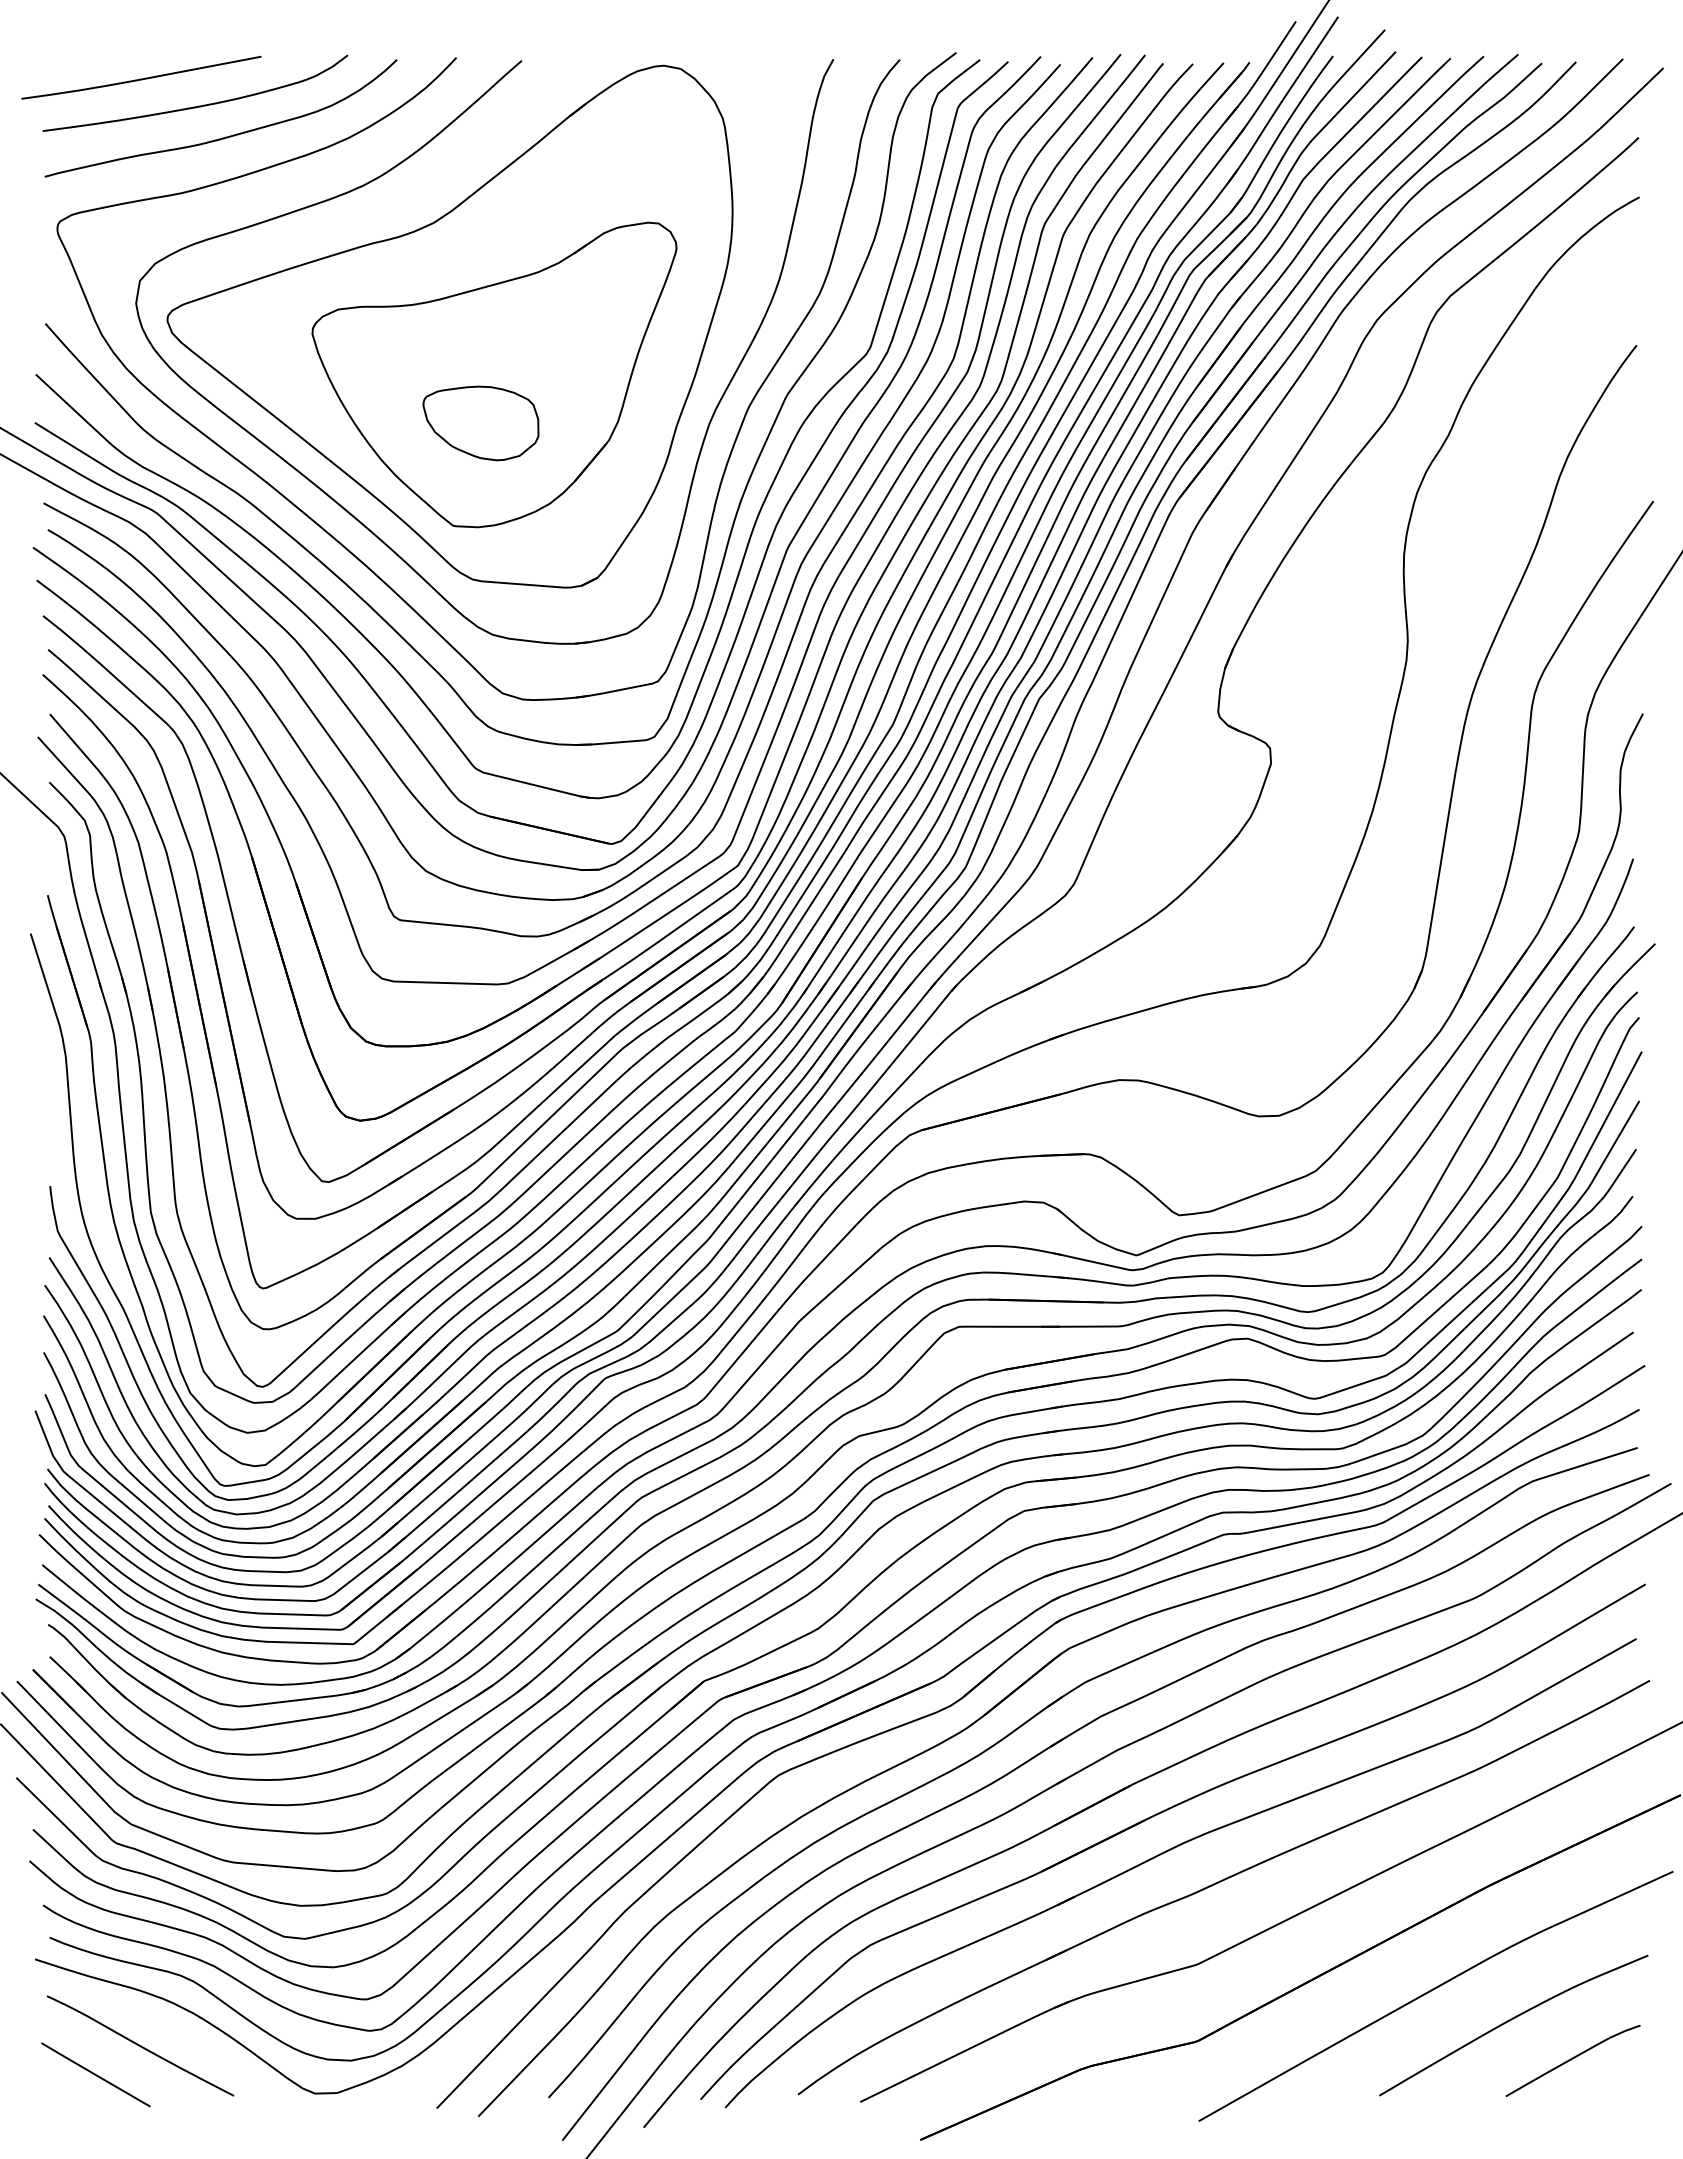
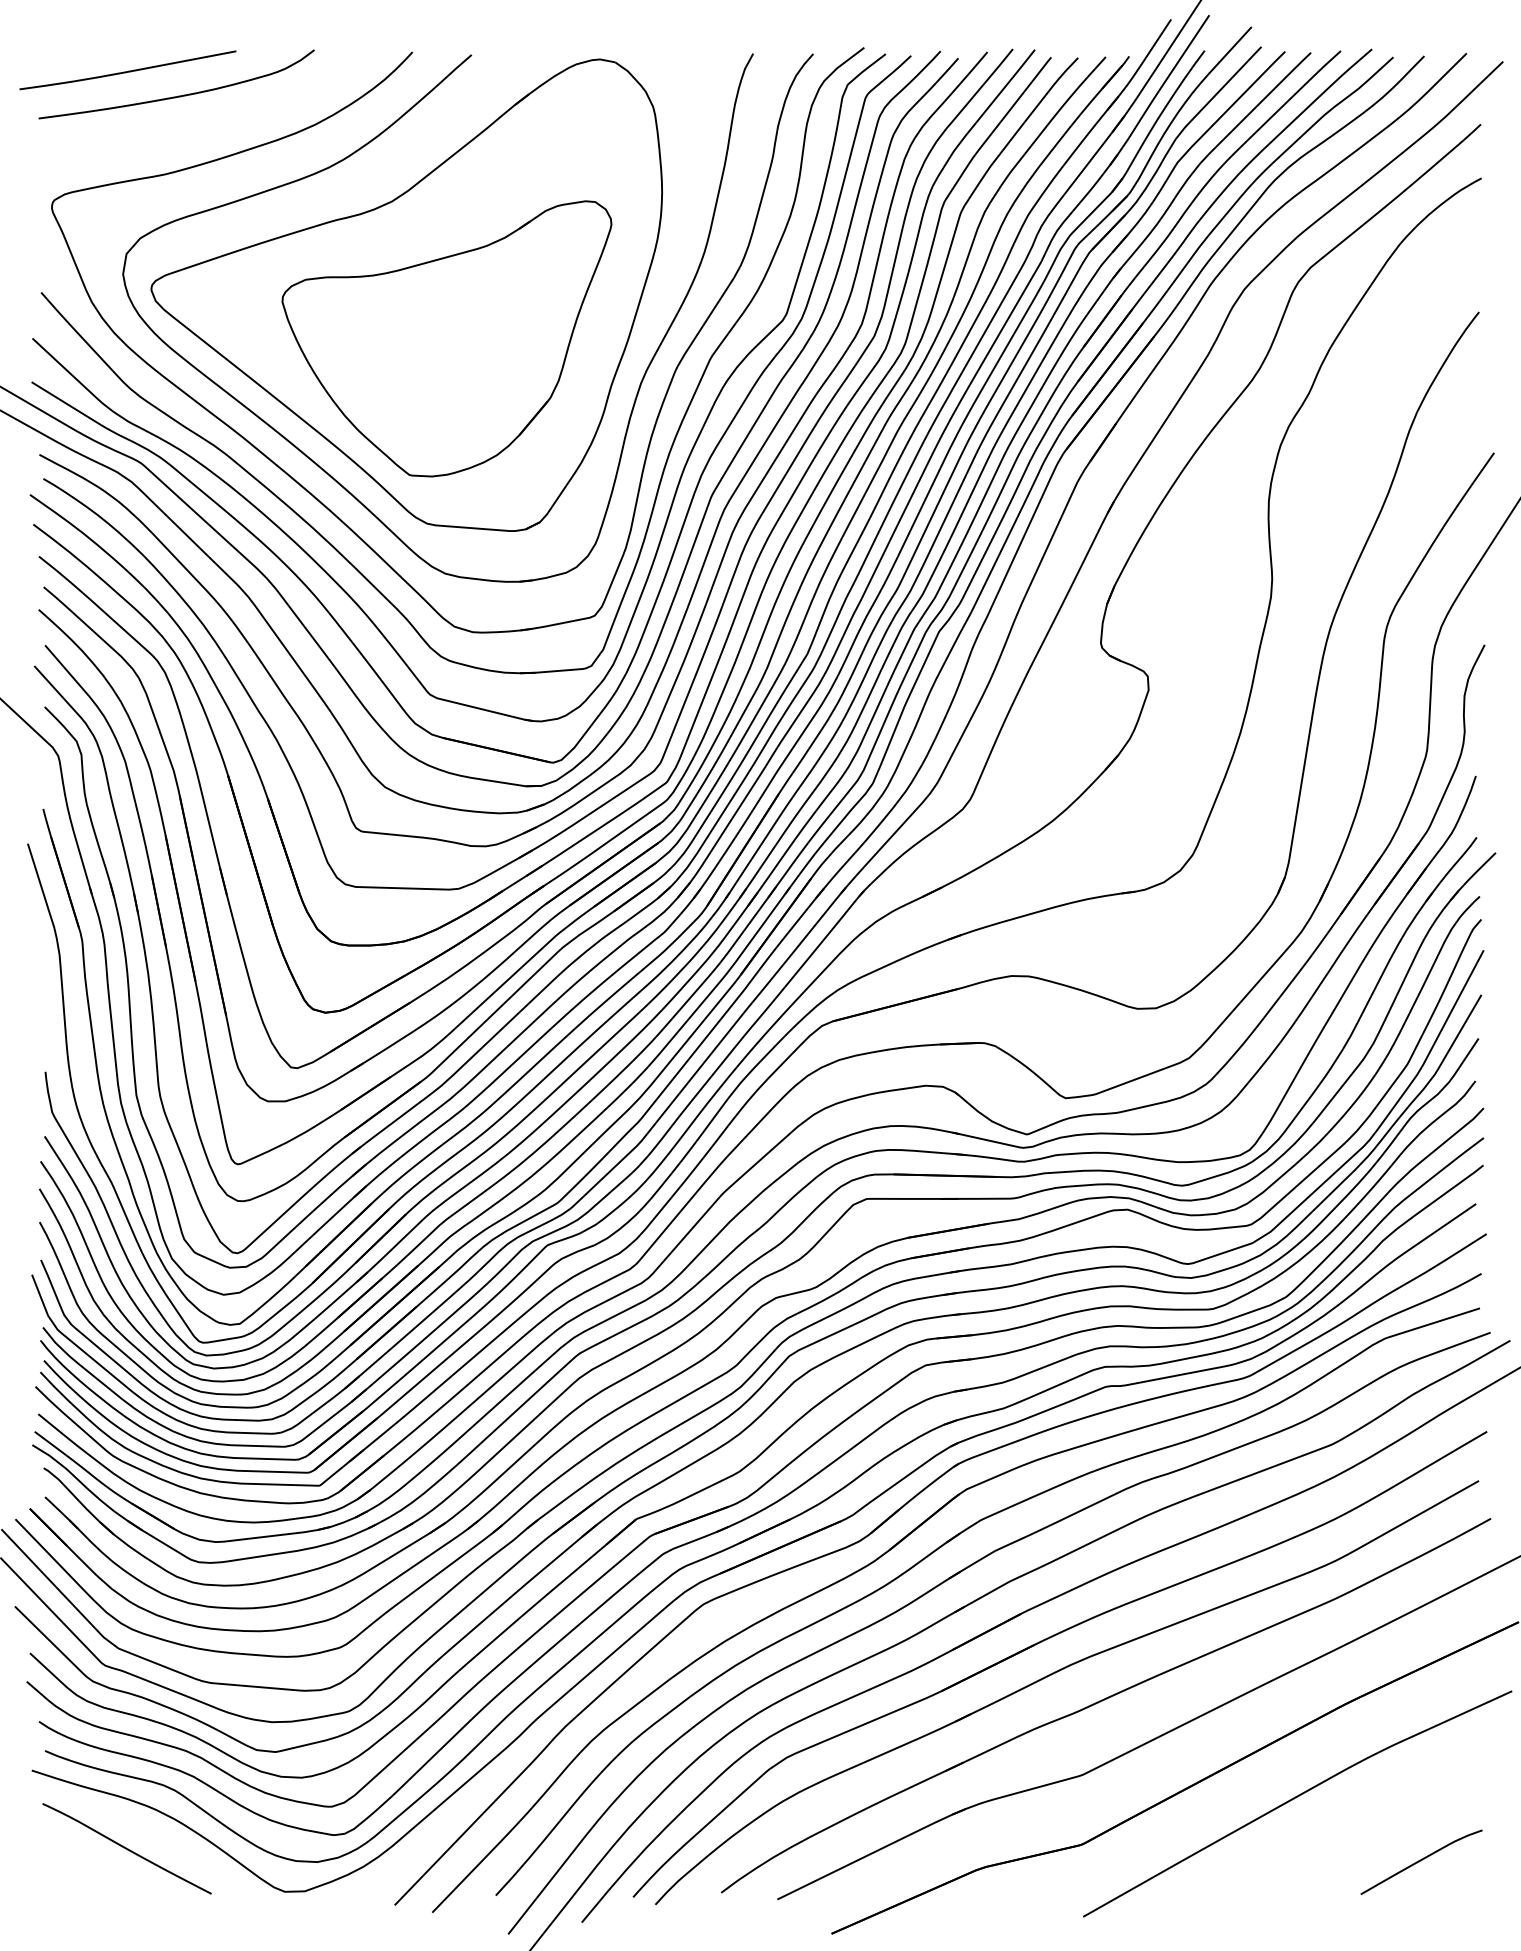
curve: (225, 136) -> (203, 123), removed
part: (480, 423) -> (434, 382), removed
curve: (1511, 2020) -> (1365, 1825), removed
line: (95, 2074) -> (86, 1874), removed

